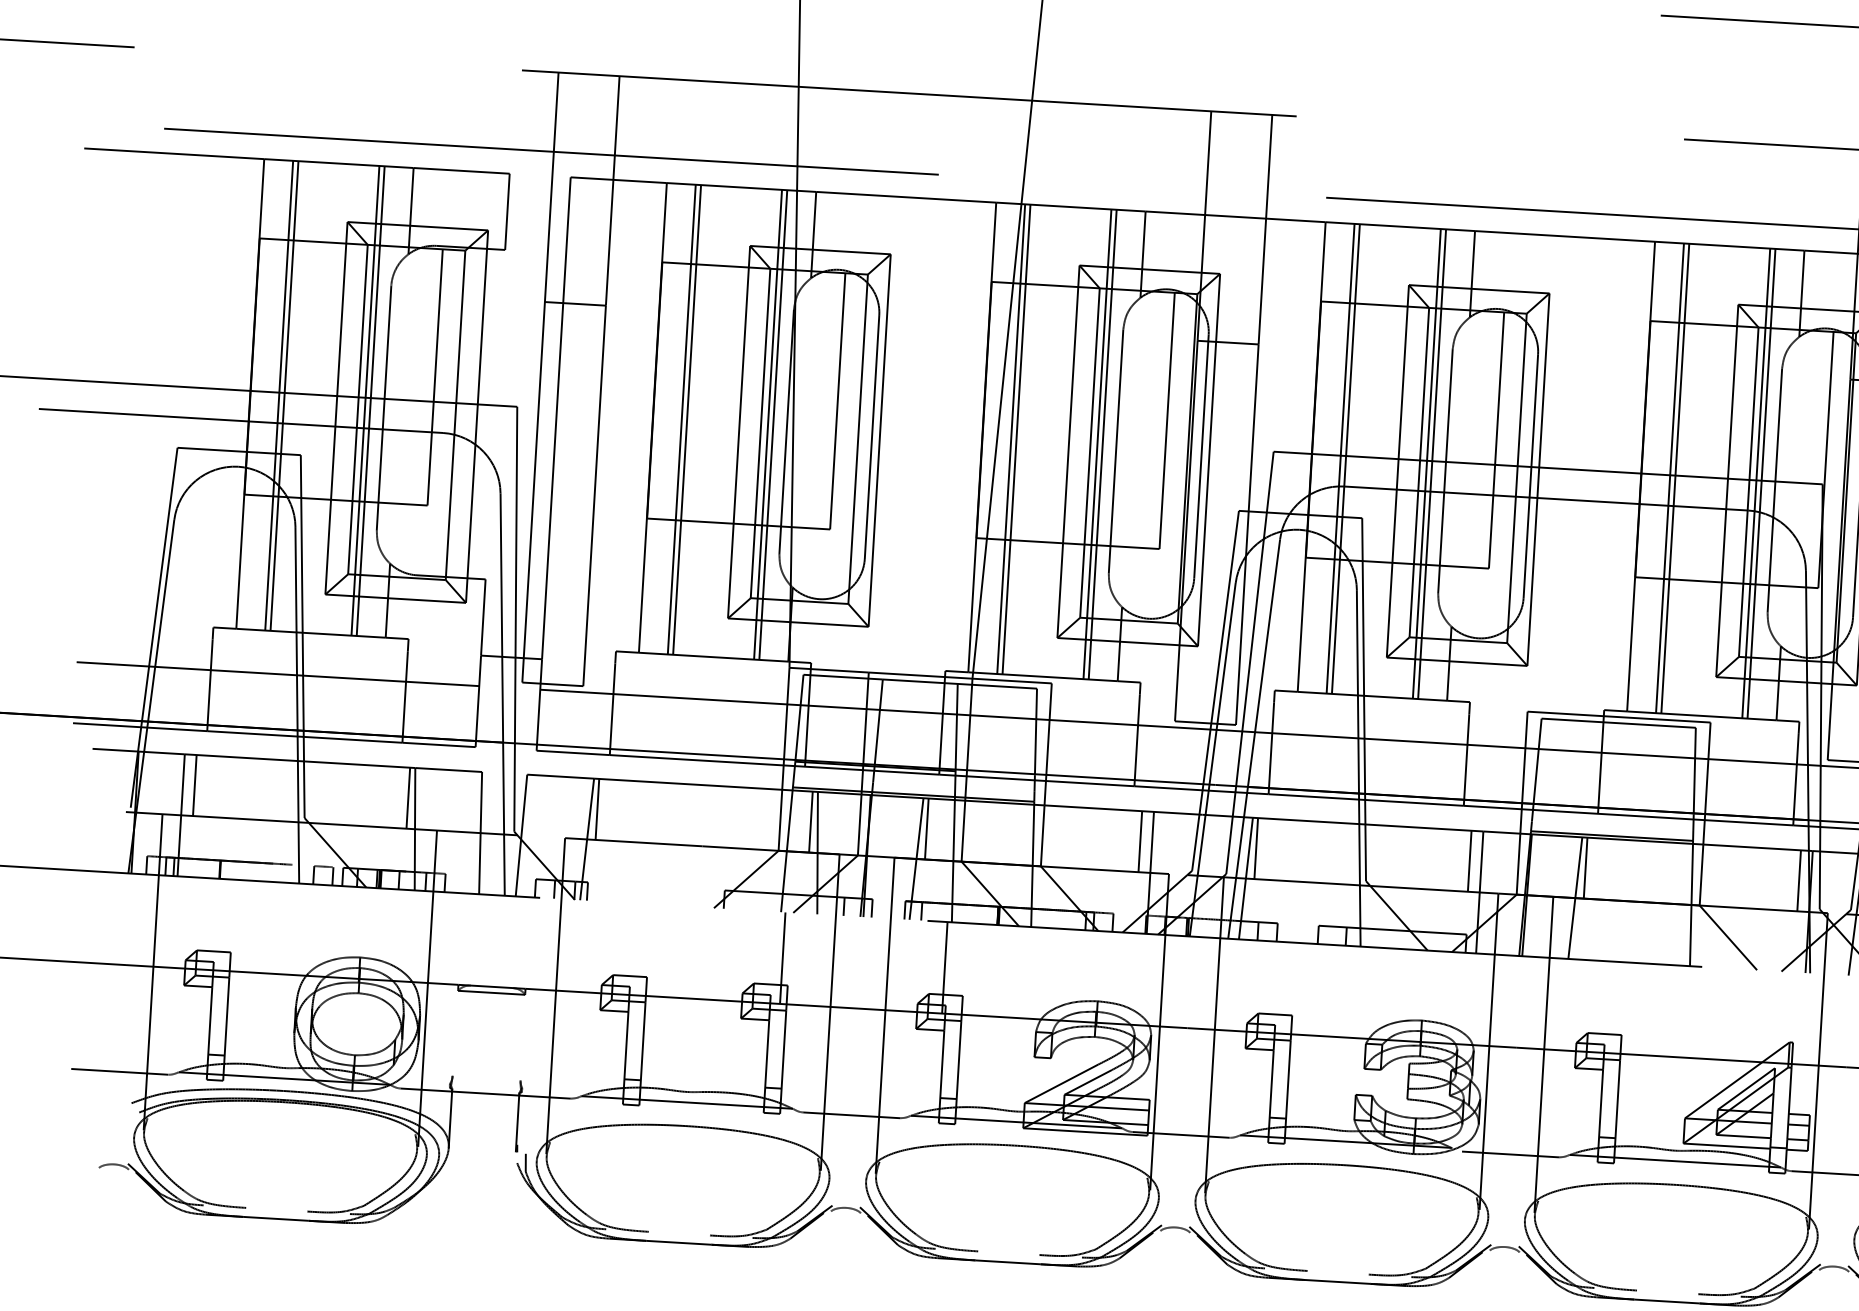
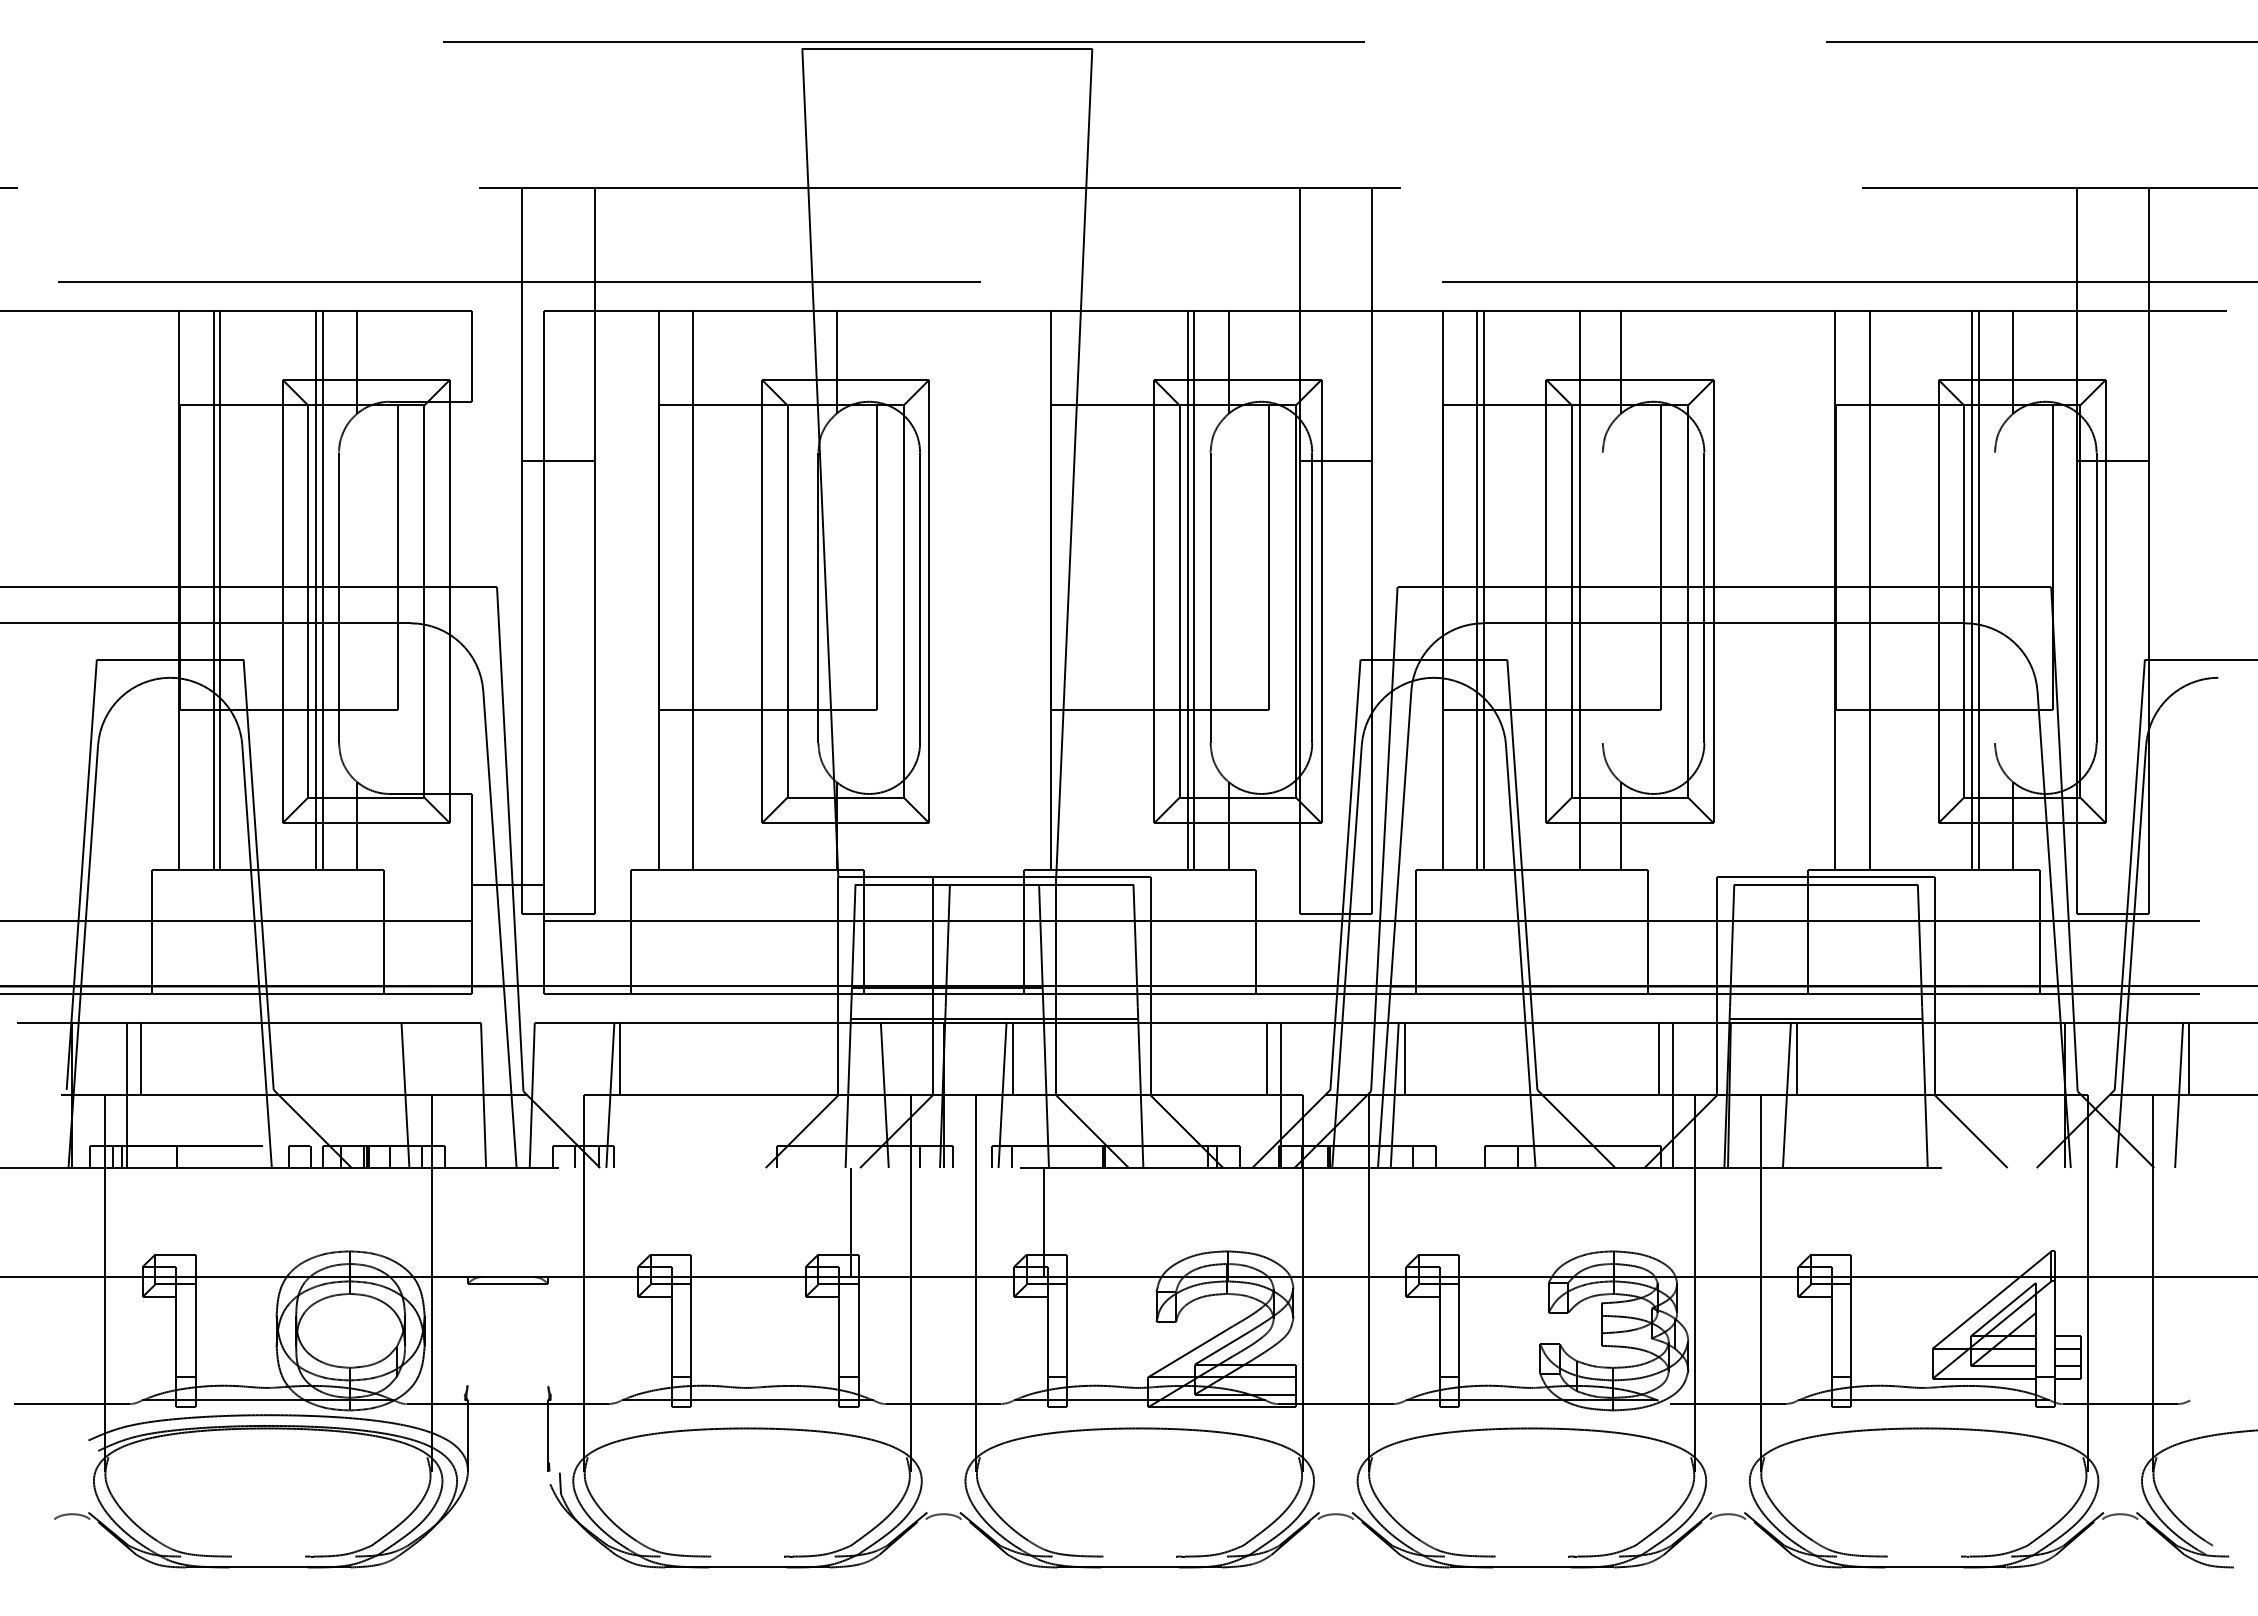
line: (687, 419) -> (699, 590), removed
line: (767, 424) -> (795, 590), removed
line: (773, 424) -> (802, 590), removed
line: (1011, 439) -> (1085, 590), removed
line: (1016, 439) -> (1091, 590), removed
line: (1432, 464) -> (1586, 590), removed
line: (1445, 470) -> (1602, 597), removed
line: (1674, 478) -> (1875, 590), removed
line: (1774, 490) -> (1994, 597), removed
line: (408, 797) -> (395, 1058), removed
line: (810, 821) -> (874, 1058), removed
line: (1799, 880) -> (2051, 1058), removed

